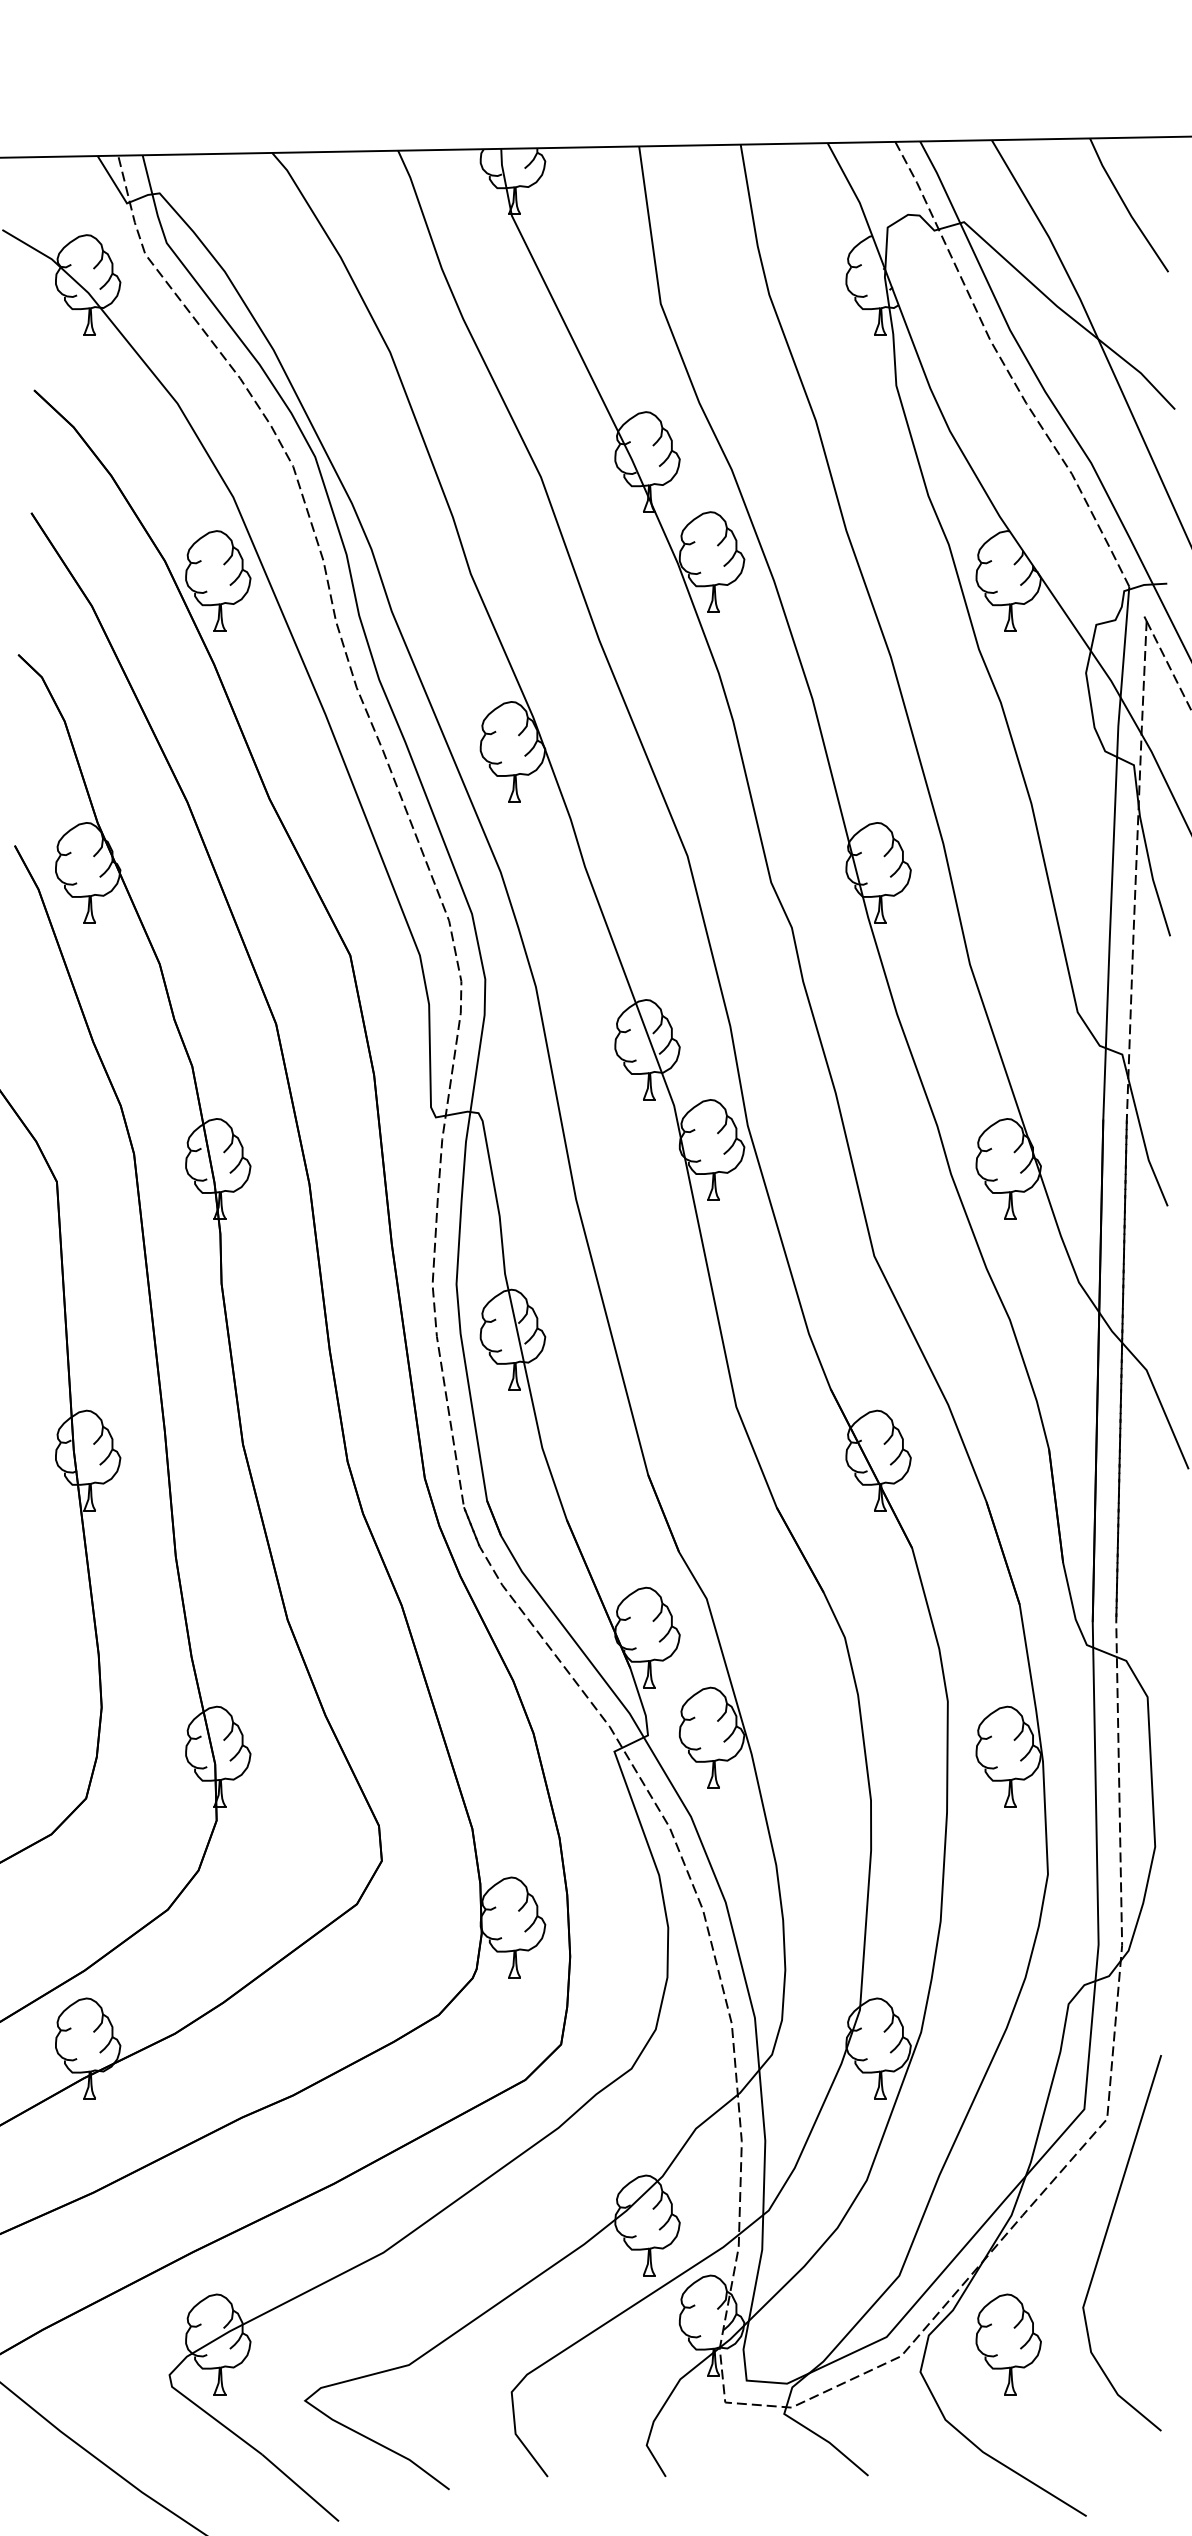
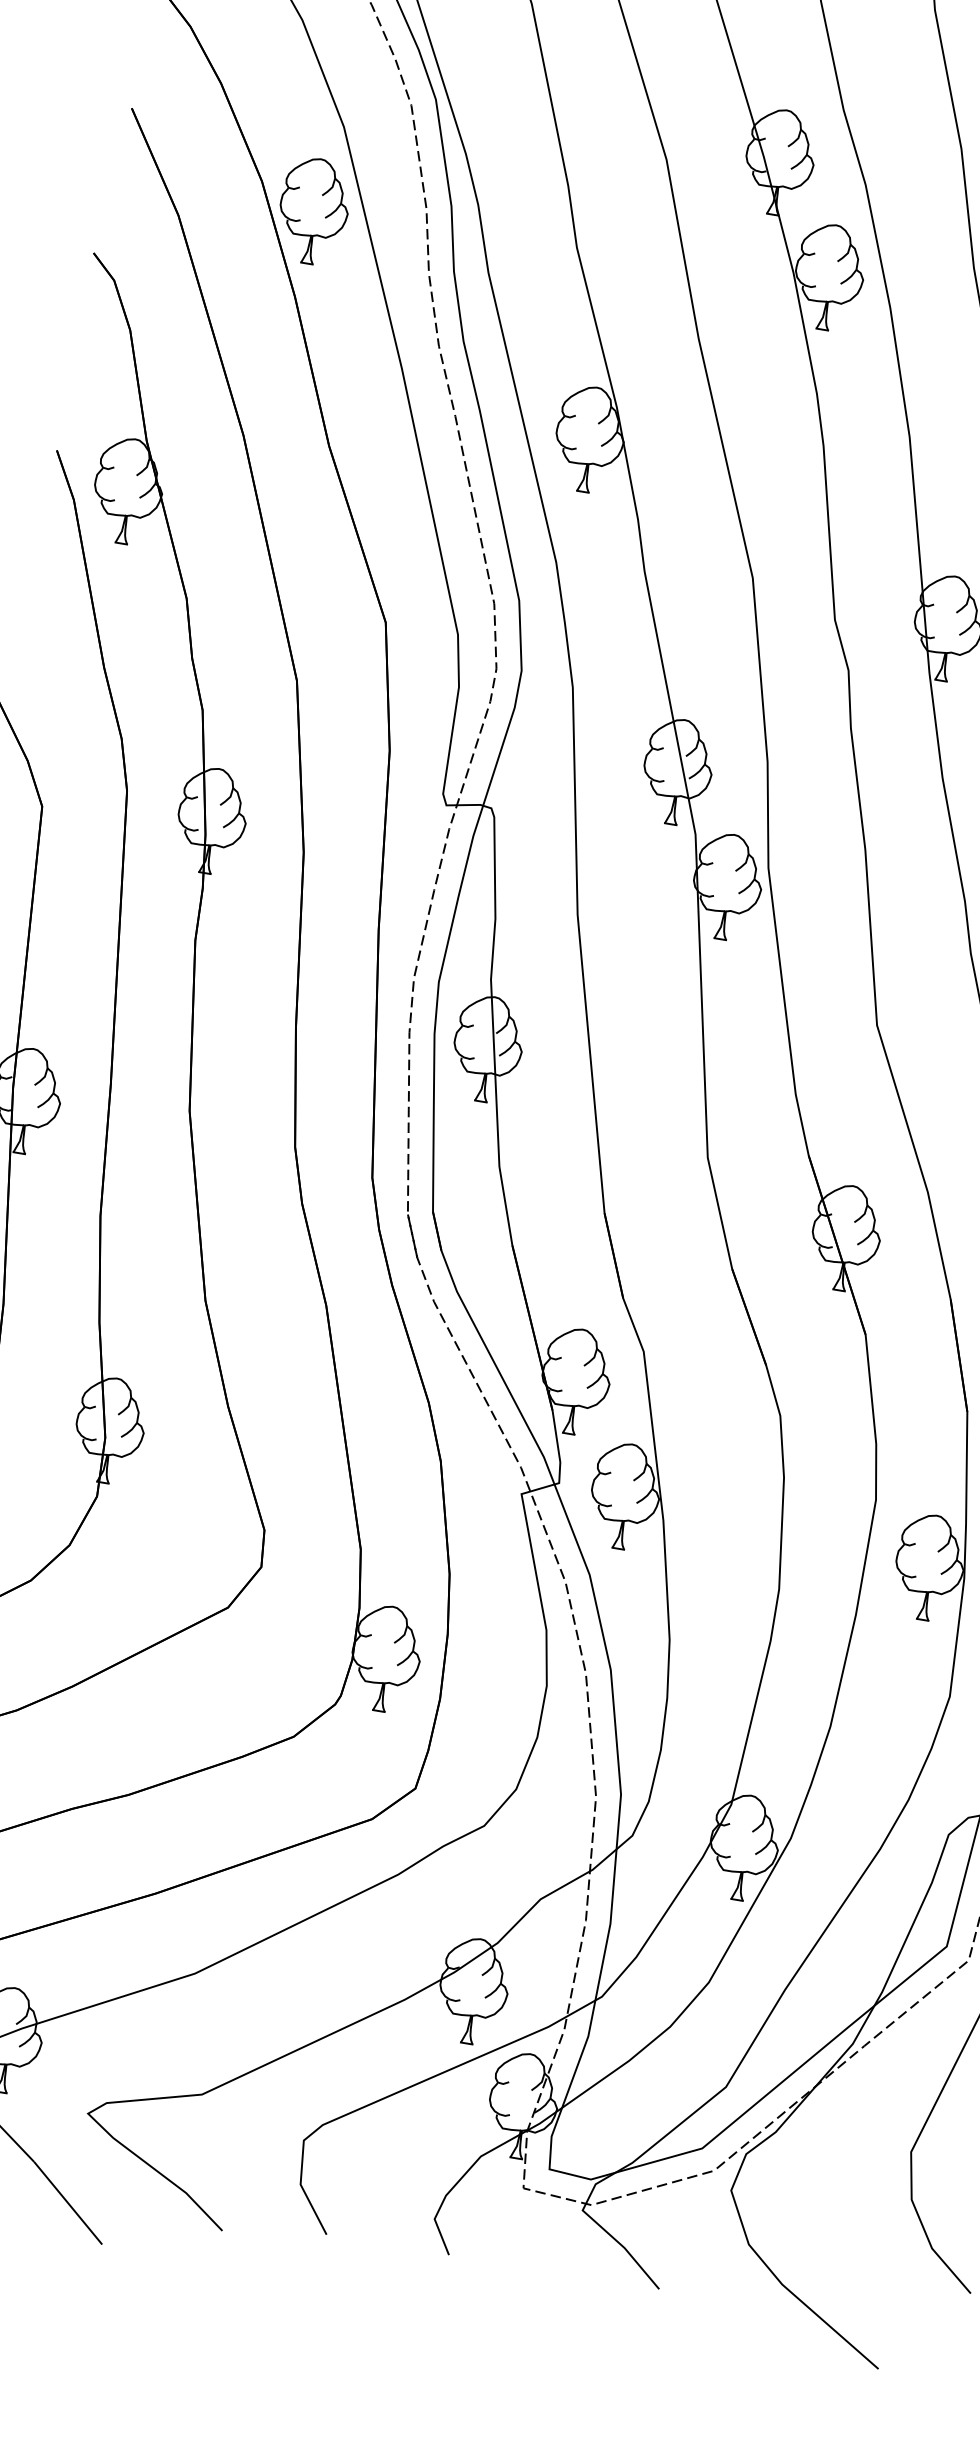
part: (1008, 2344) -> (827, 2177), removed

